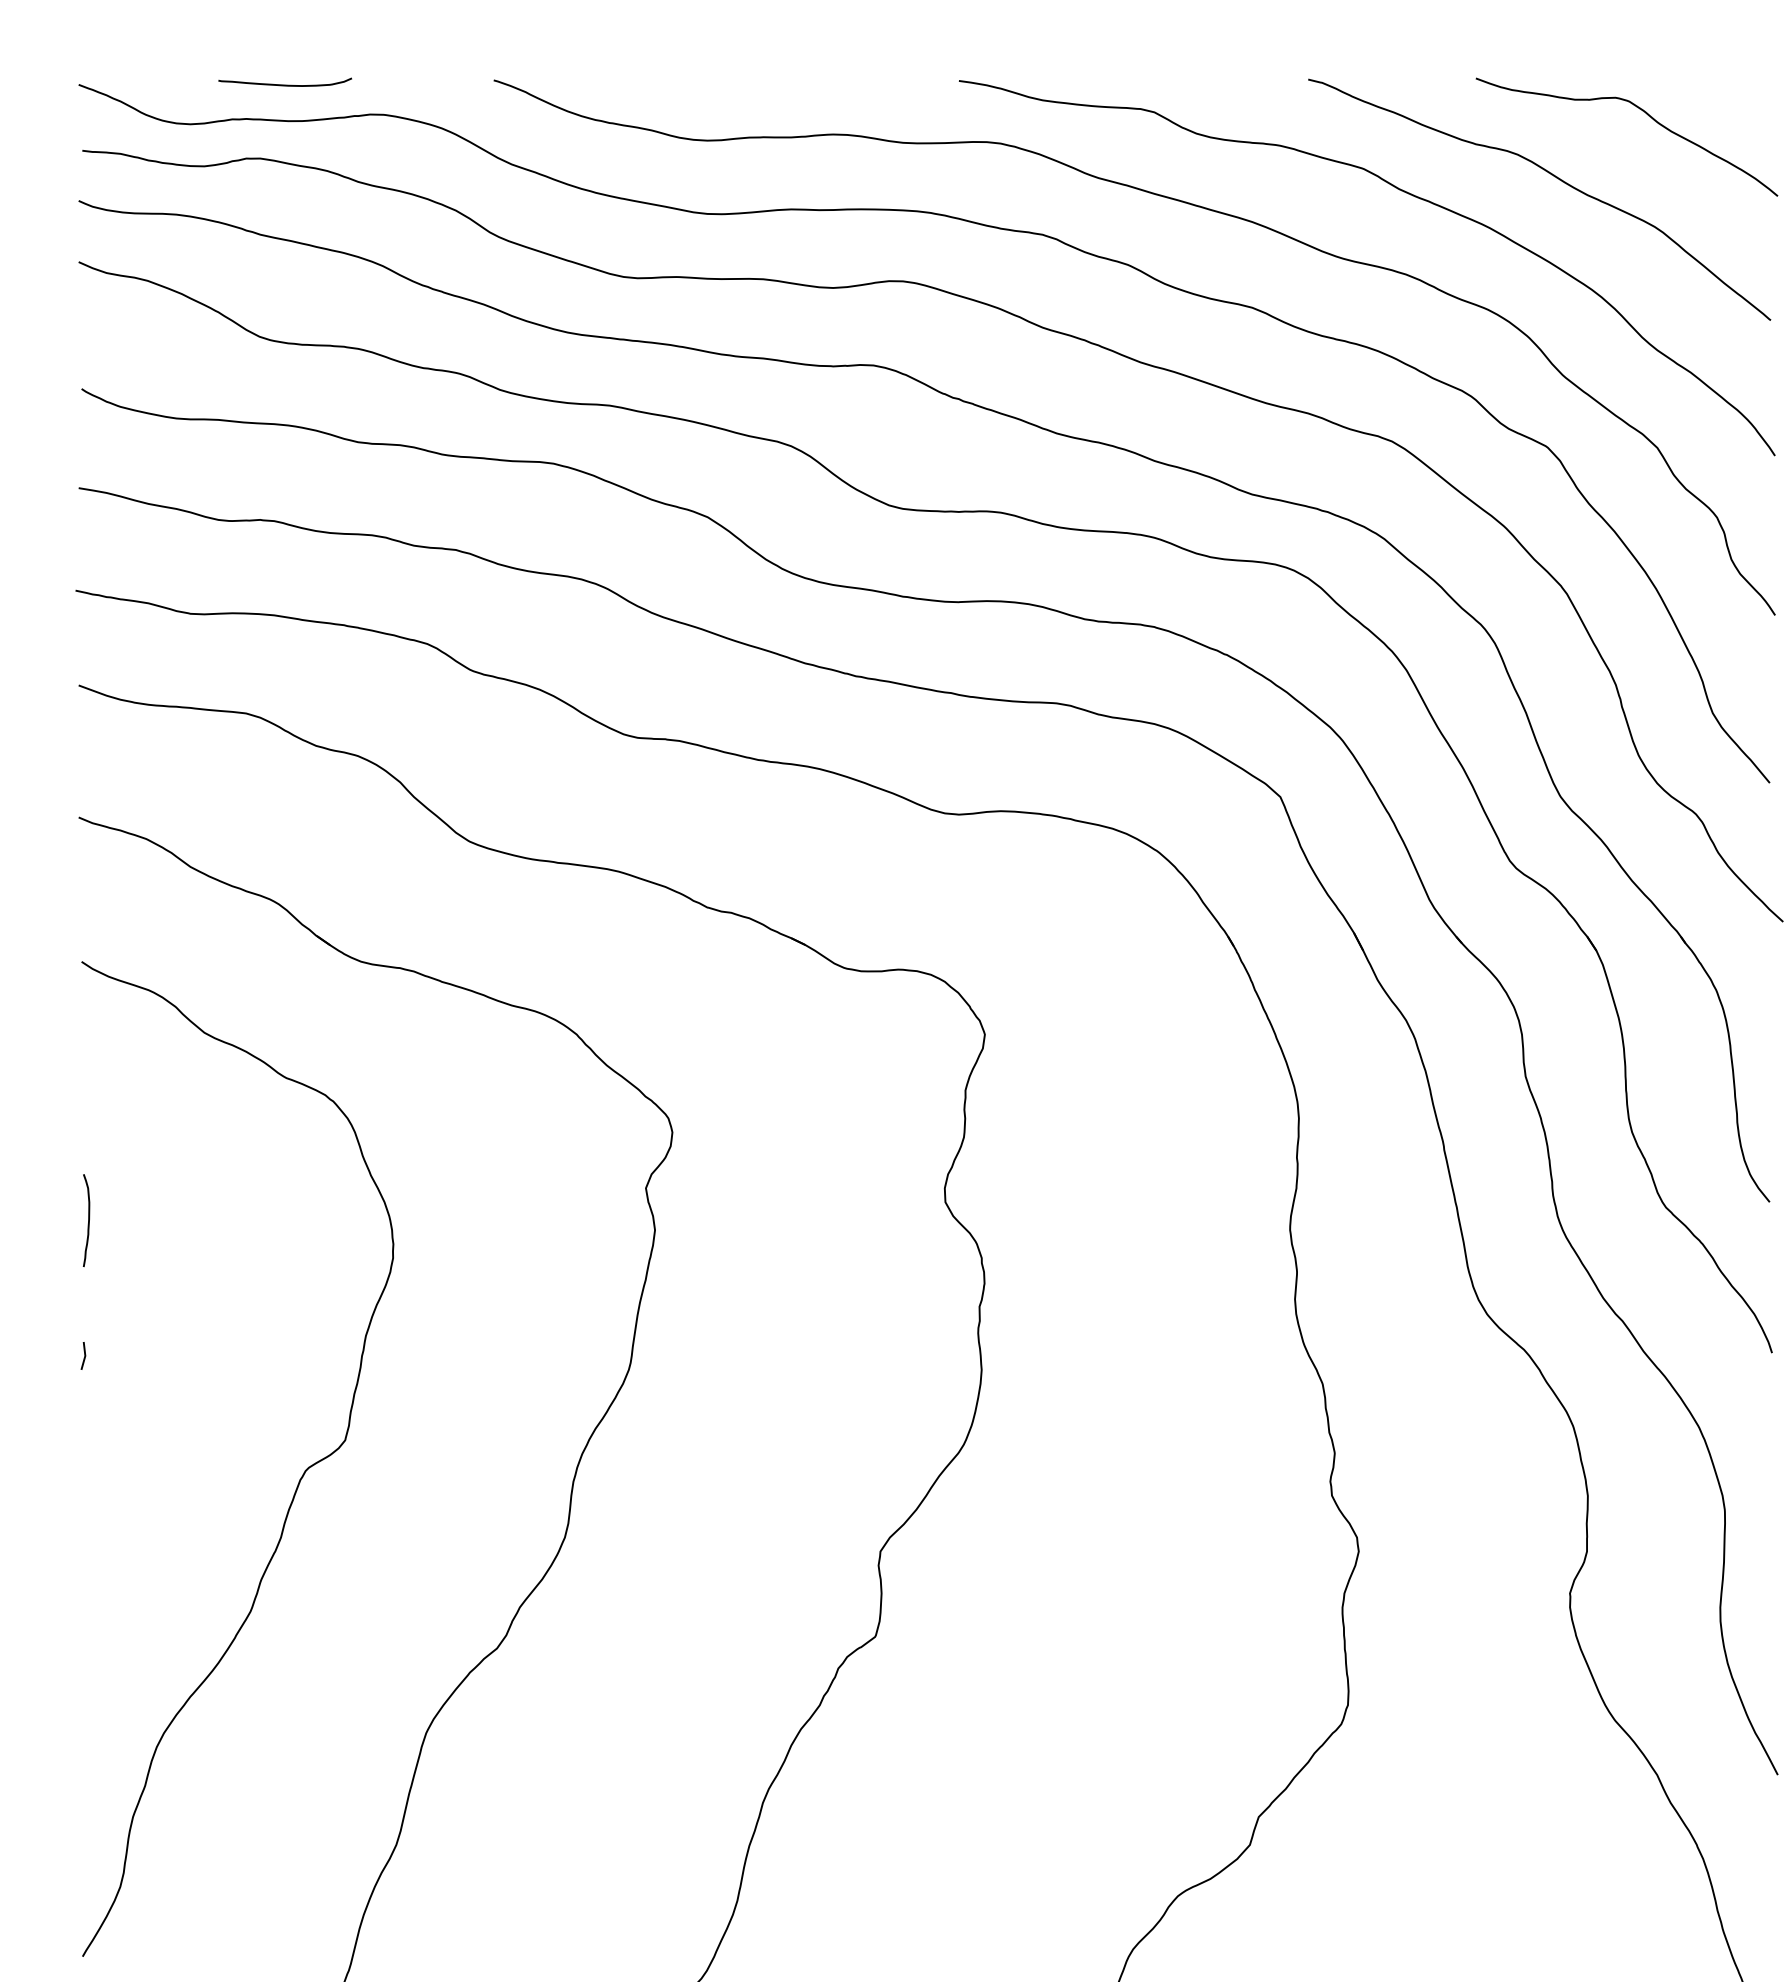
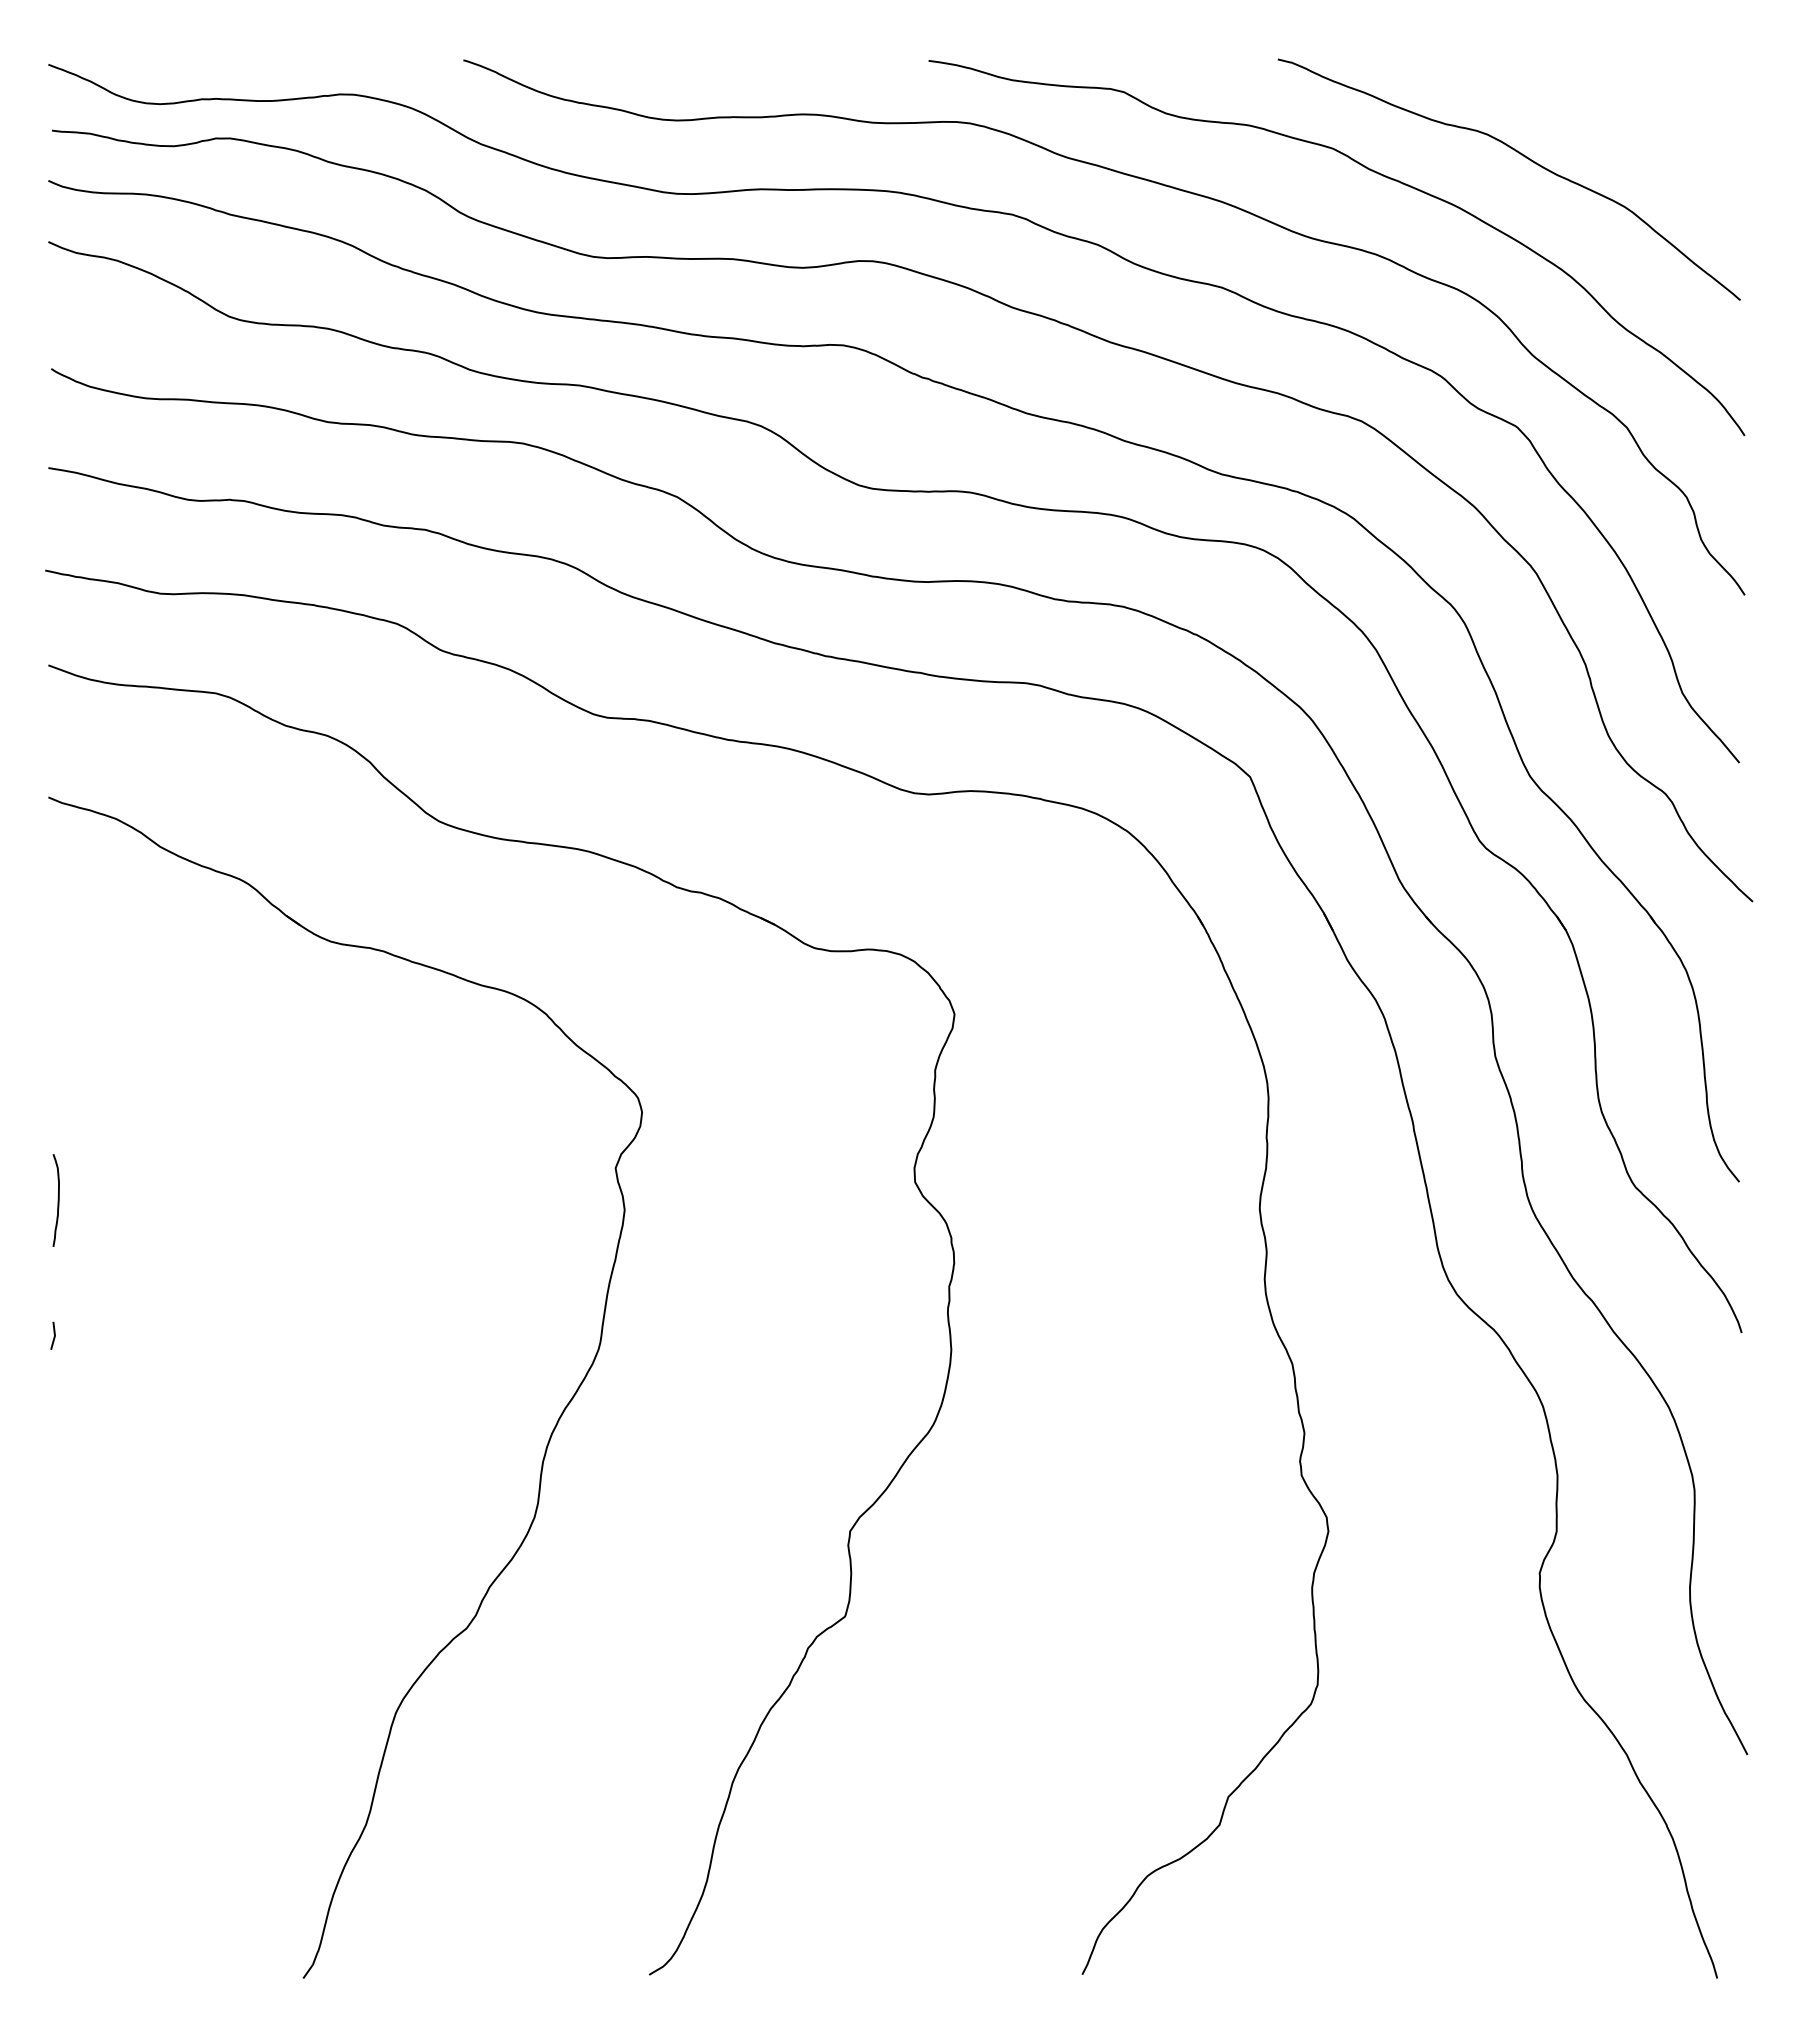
curve: (284, 84) -> (254, 64), removed
curve: (1643, 112) -> (1613, 92), removed
curve: (298, 1480) -> (268, 1460), removed

